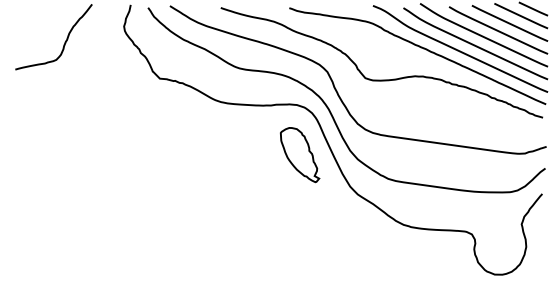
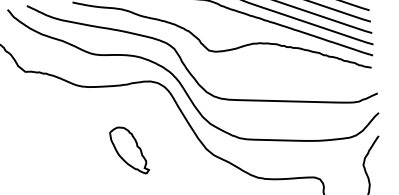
part: (300, 155) -> (129, 151), moved

